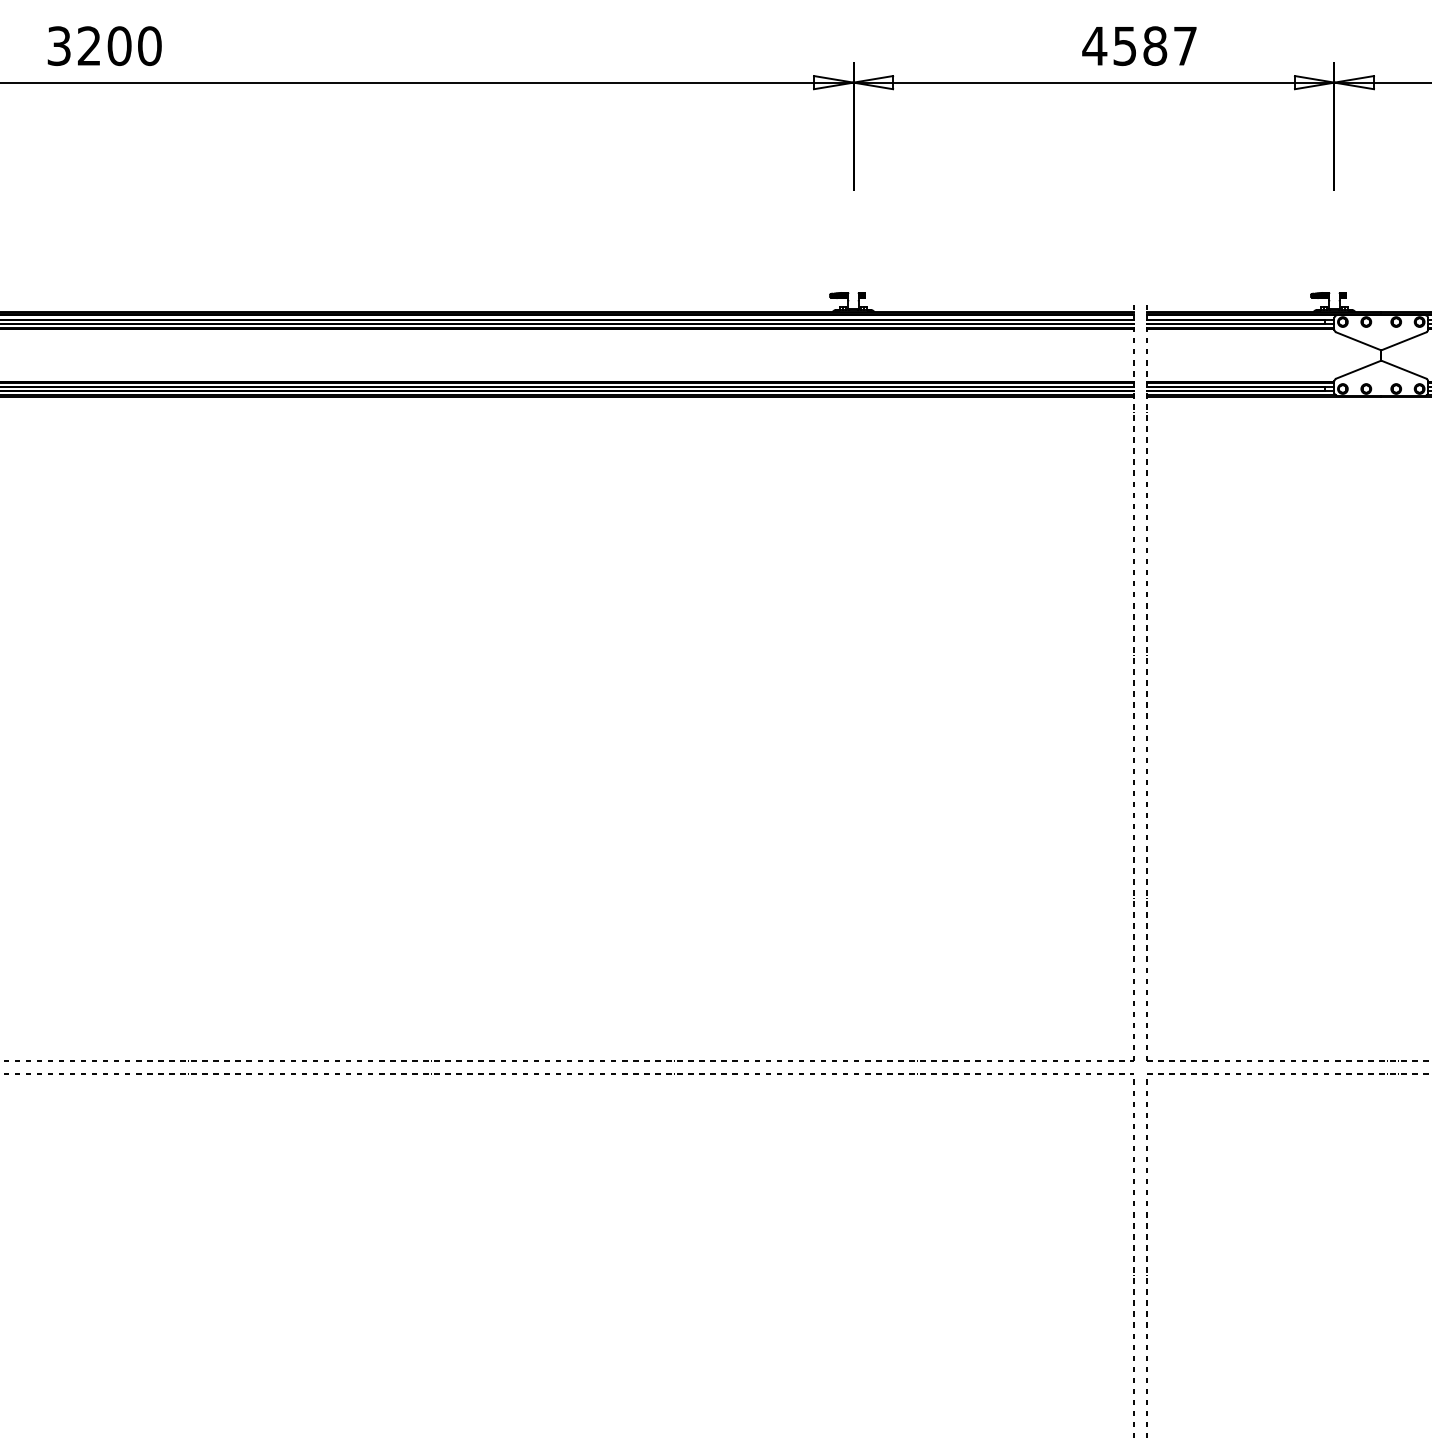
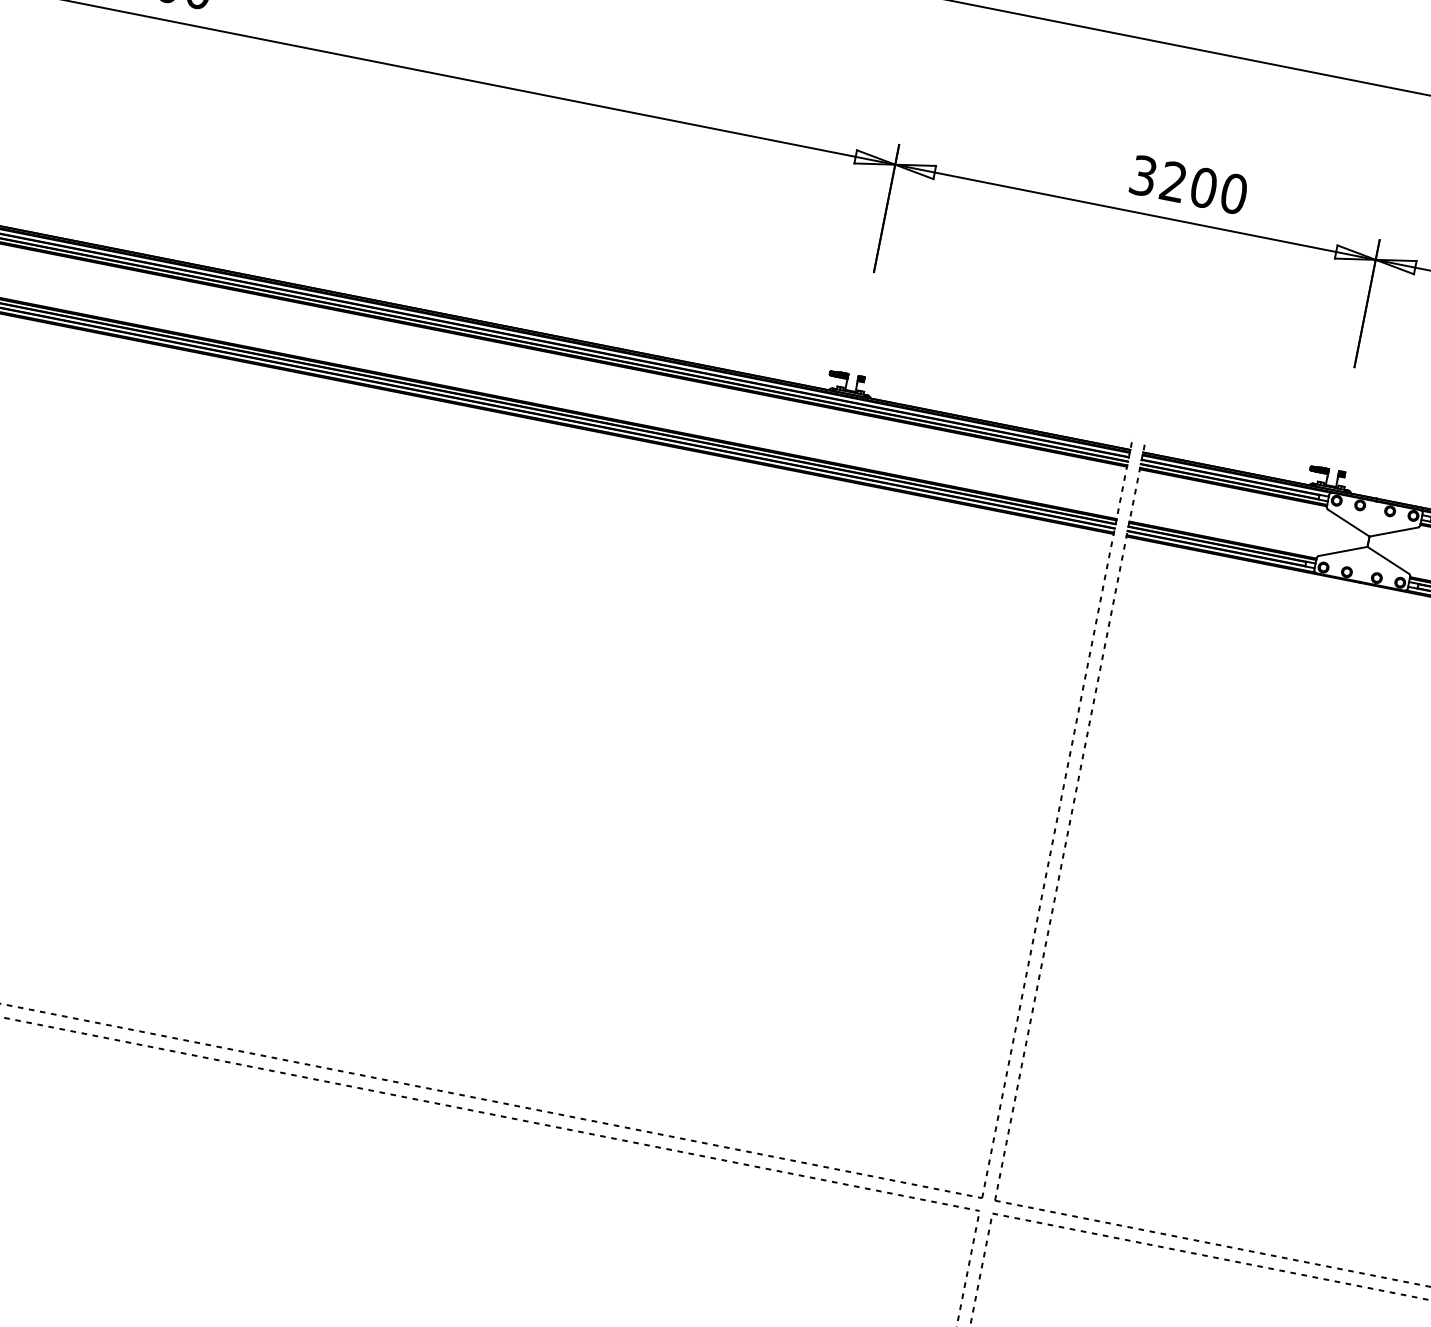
text: (1139, 46) -> (1188, 185), 4587 -> 3200

